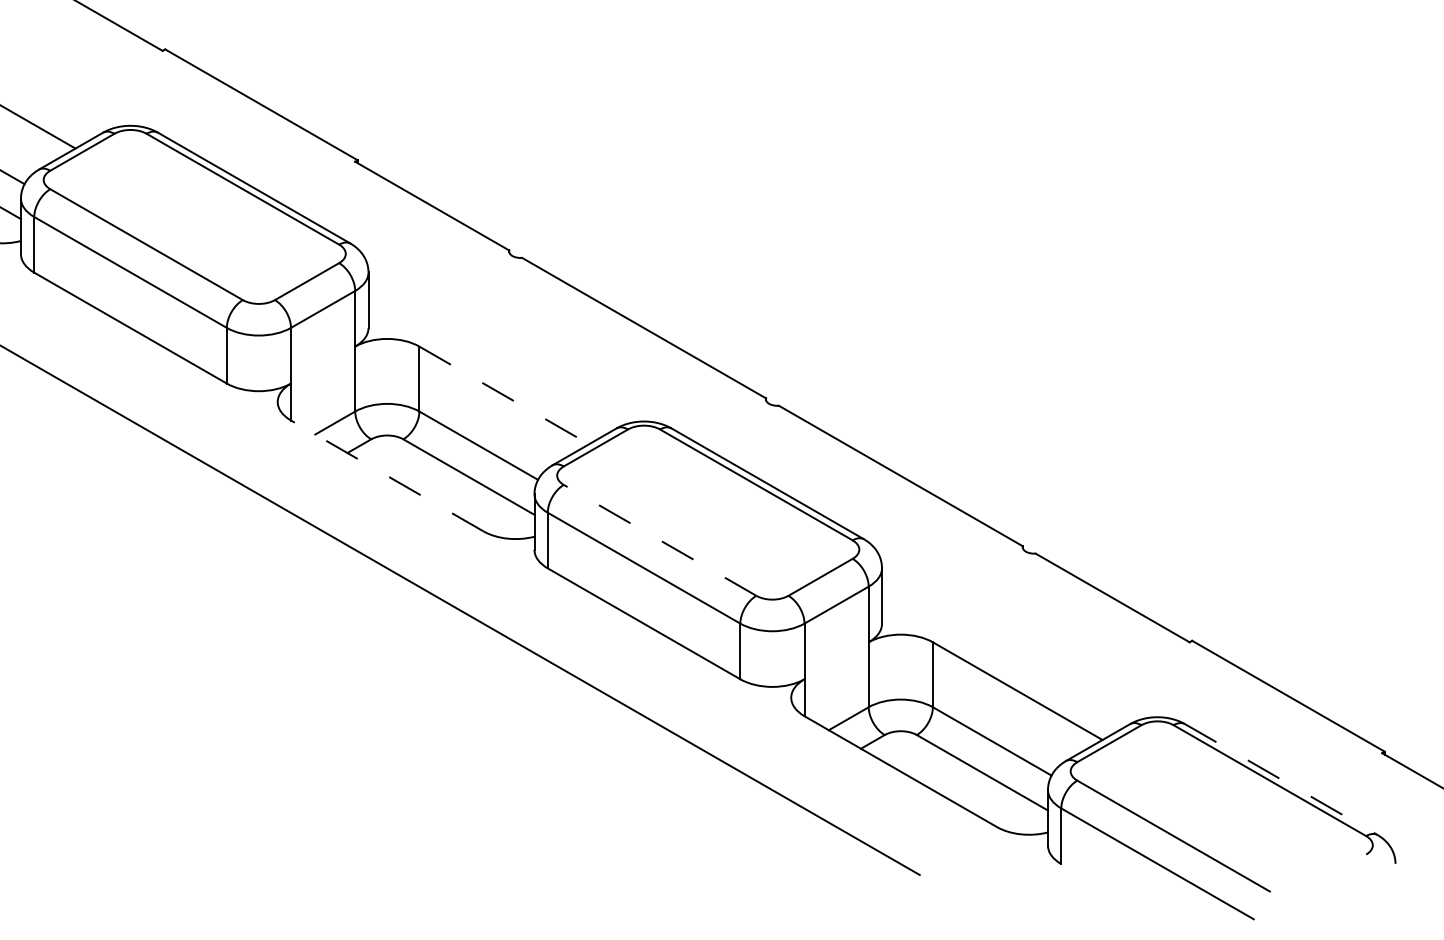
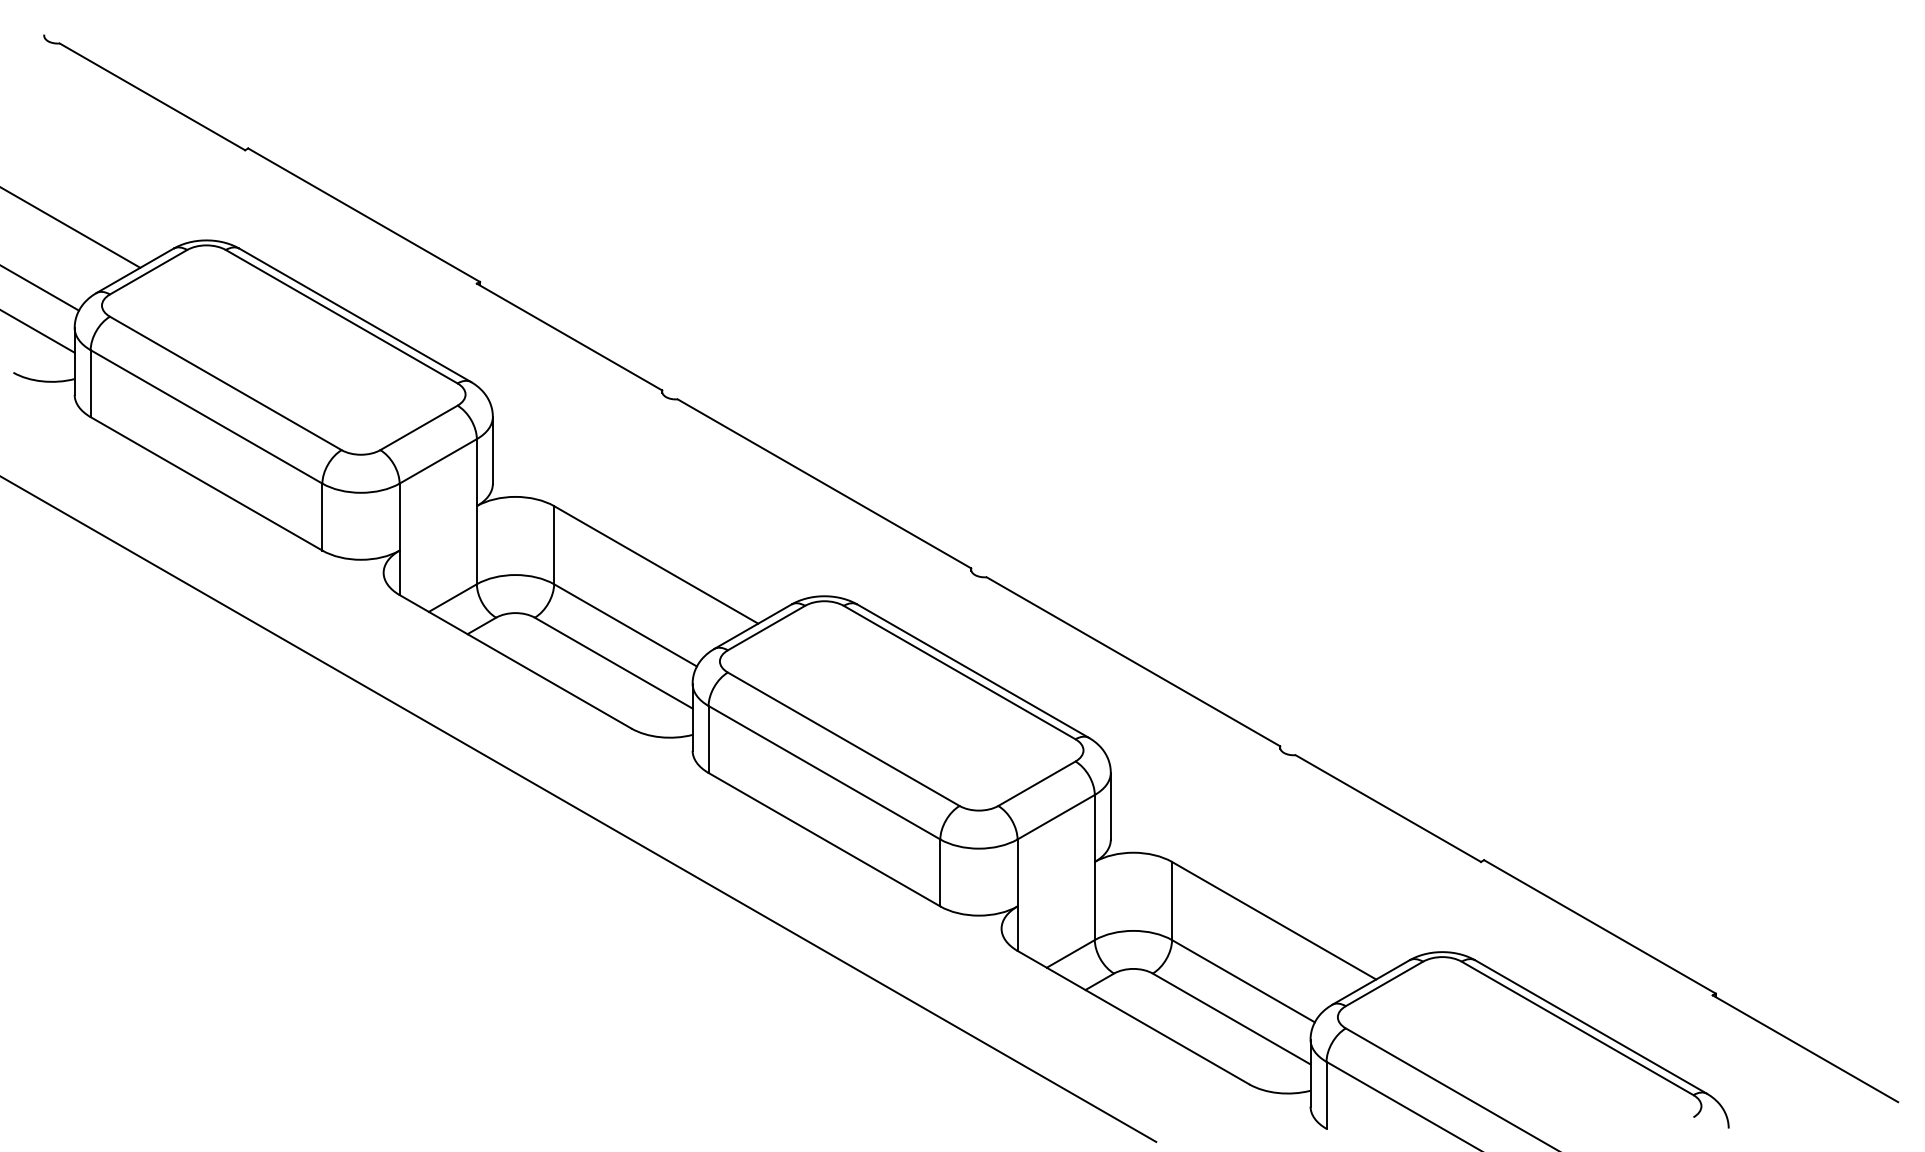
line: (504, 395) -> (656, 564), dashed -> solid
line: (387, 475) -> (515, 661), dashed -> solid
line: (659, 540) -> (843, 739), dashed -> solid
line: (1281, 779) -> (1591, 1027), dashed -> solid

